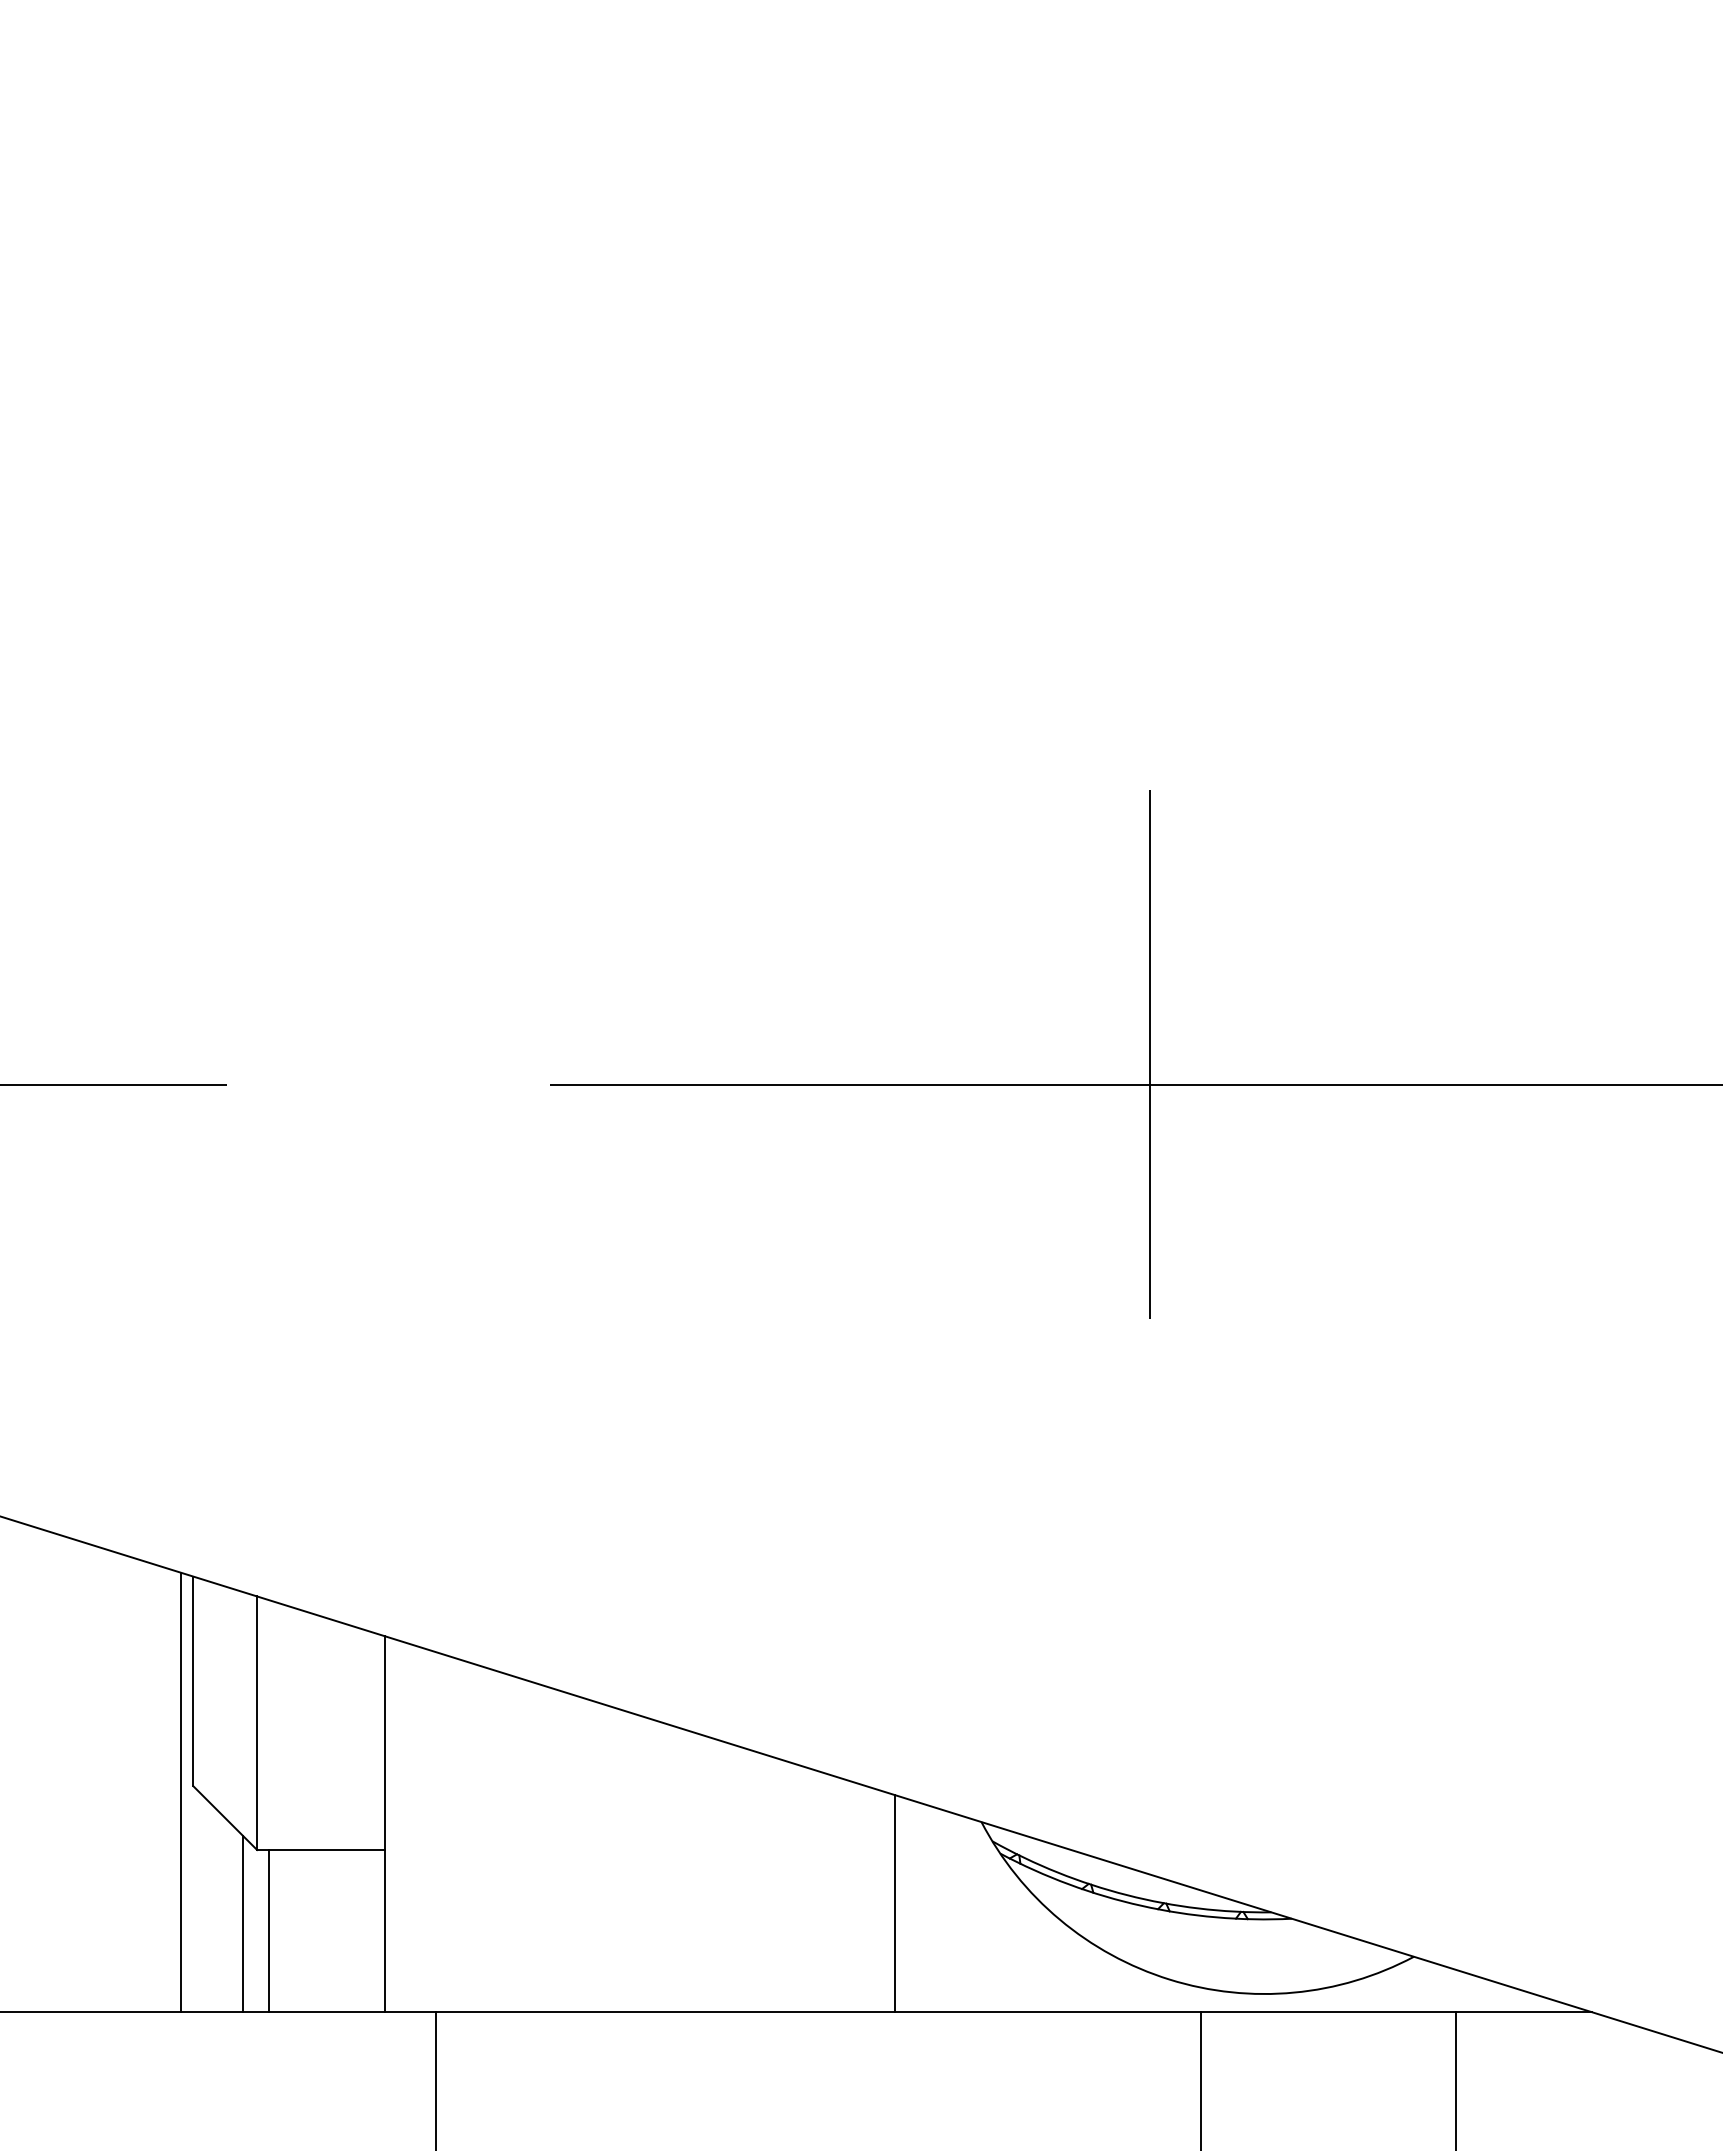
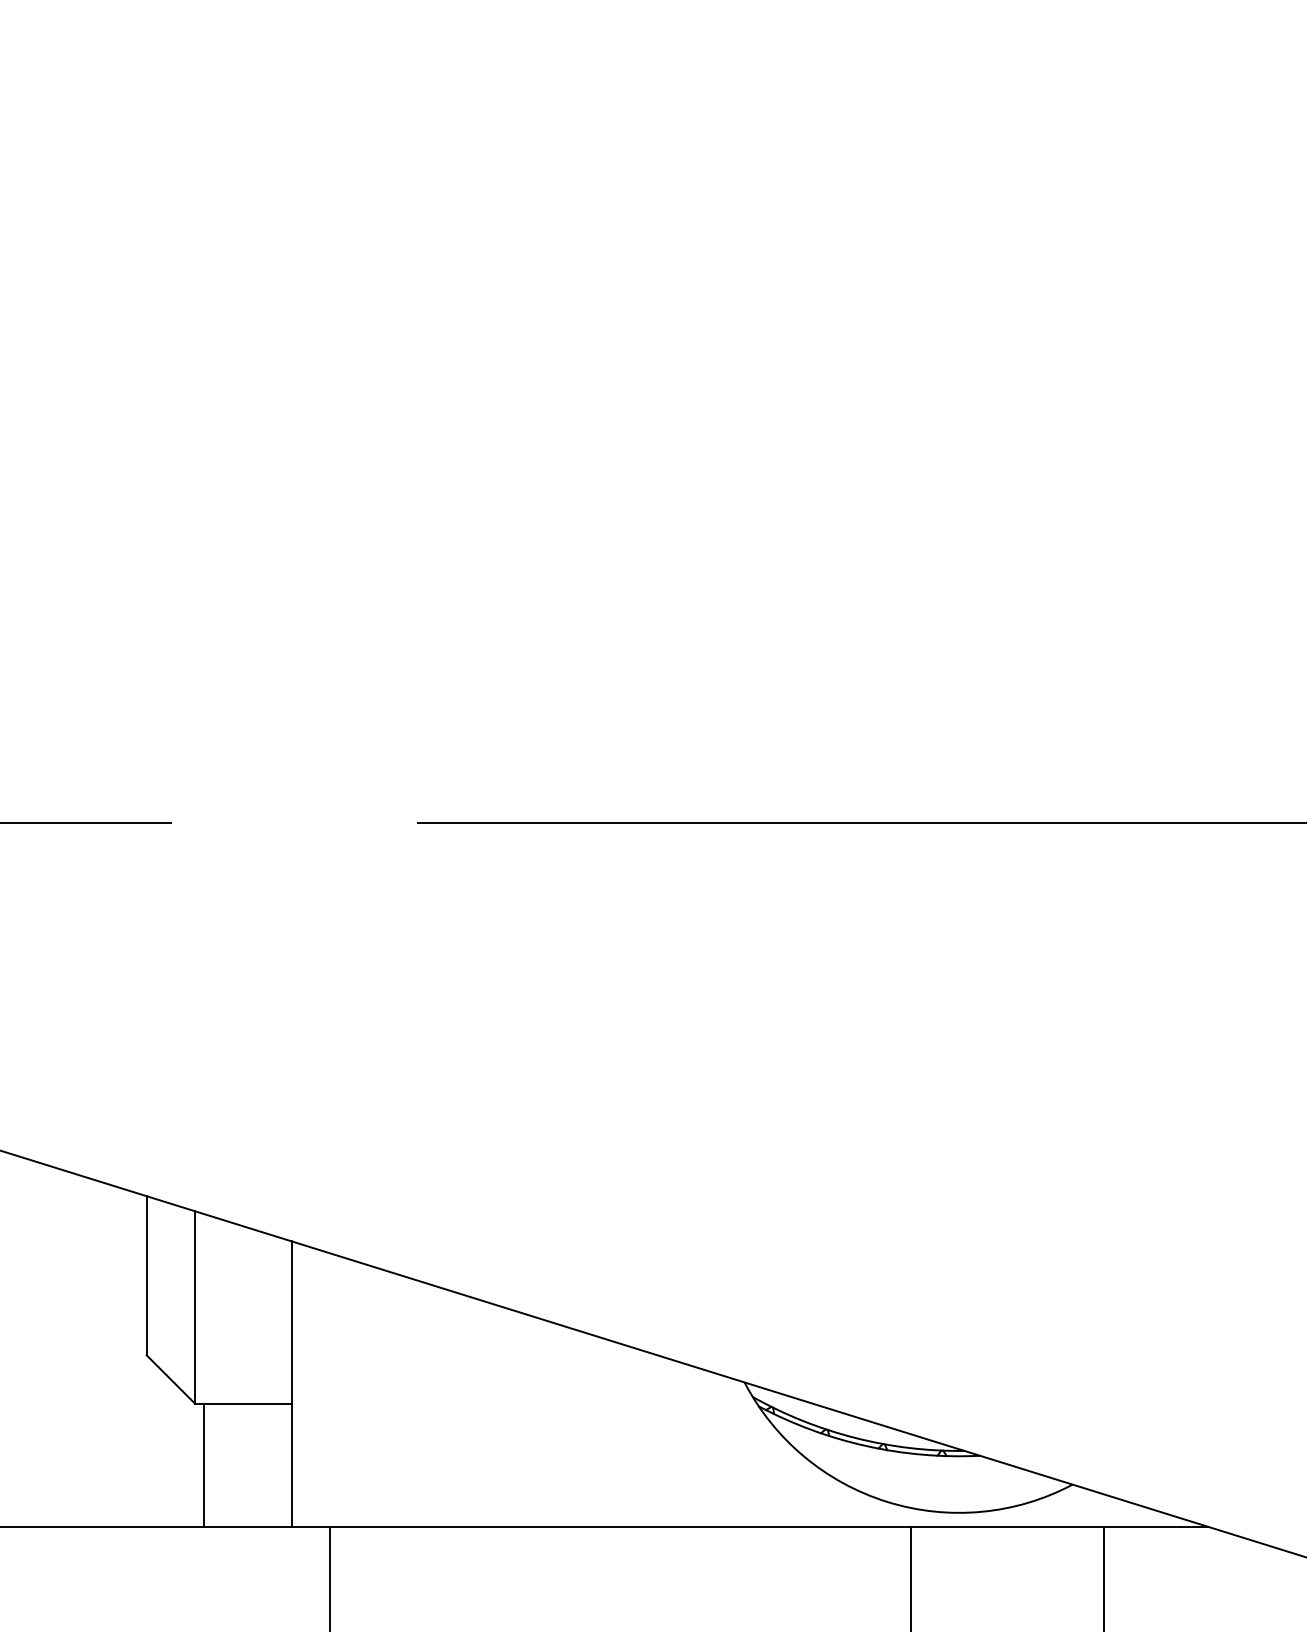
line: (1149, 1053) -> (872, 799), removed
line: (180, 1792) -> (136, 1359), removed
line: (894, 1903) -> (678, 1444), removed
line: (242, 1923) -> (183, 1459), removed

